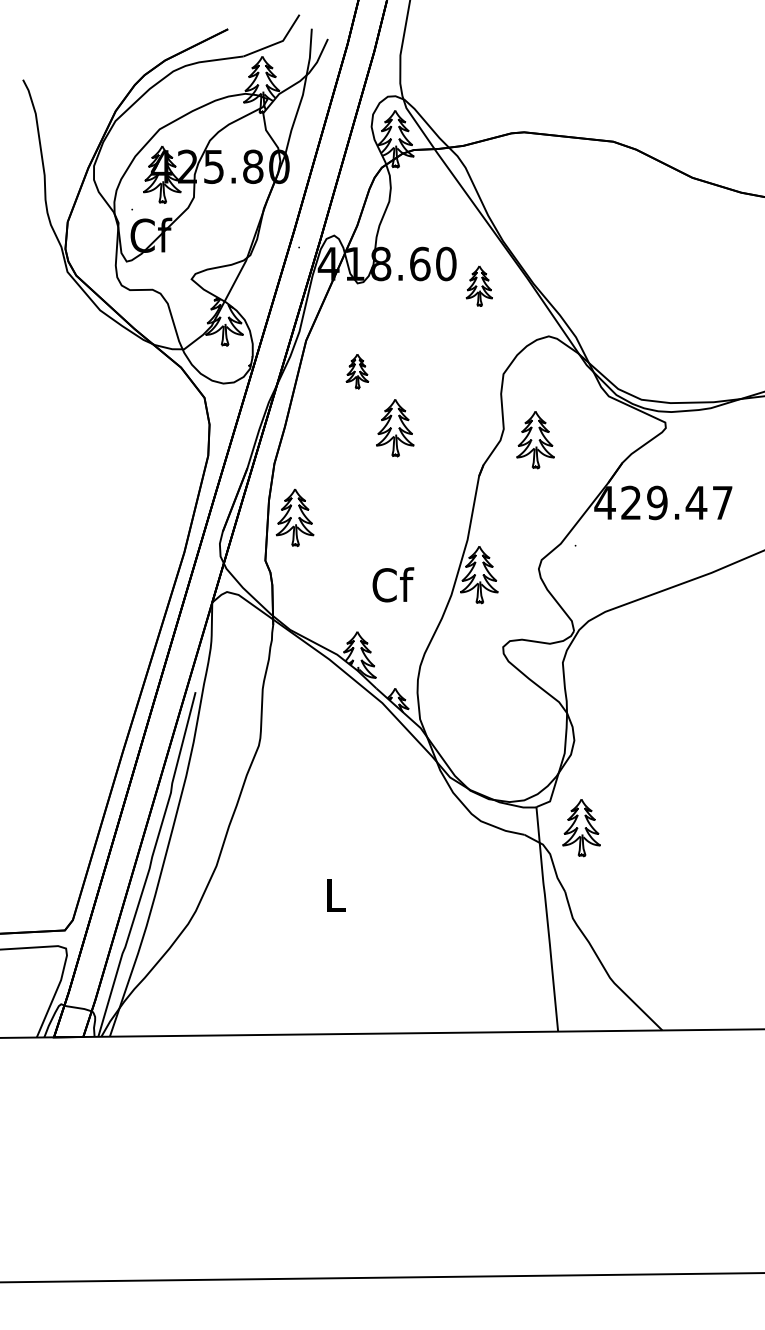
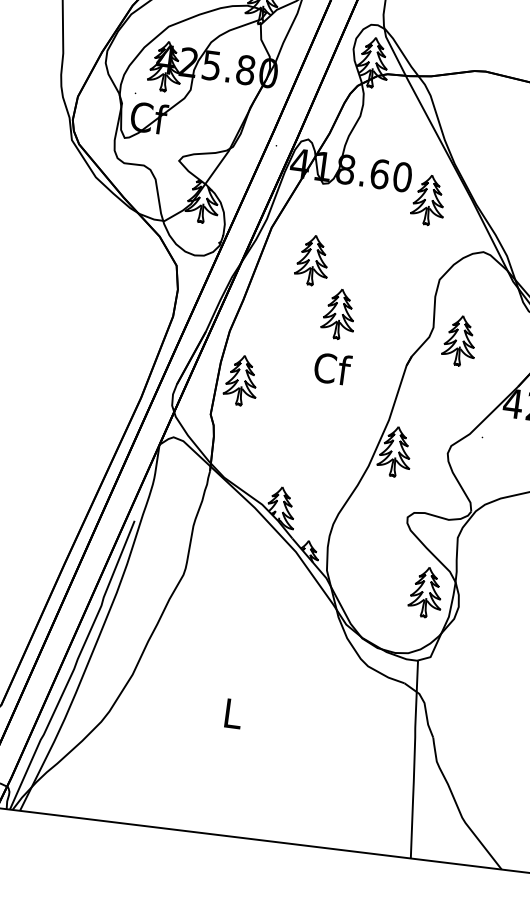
part: (479, 286) -> (428, 200), size x1.43
part: (357, 371) -> (312, 260), size x1.67
text: (393, 584) -> (332, 368), moved
part: (581, 828) -> (426, 592), moved

